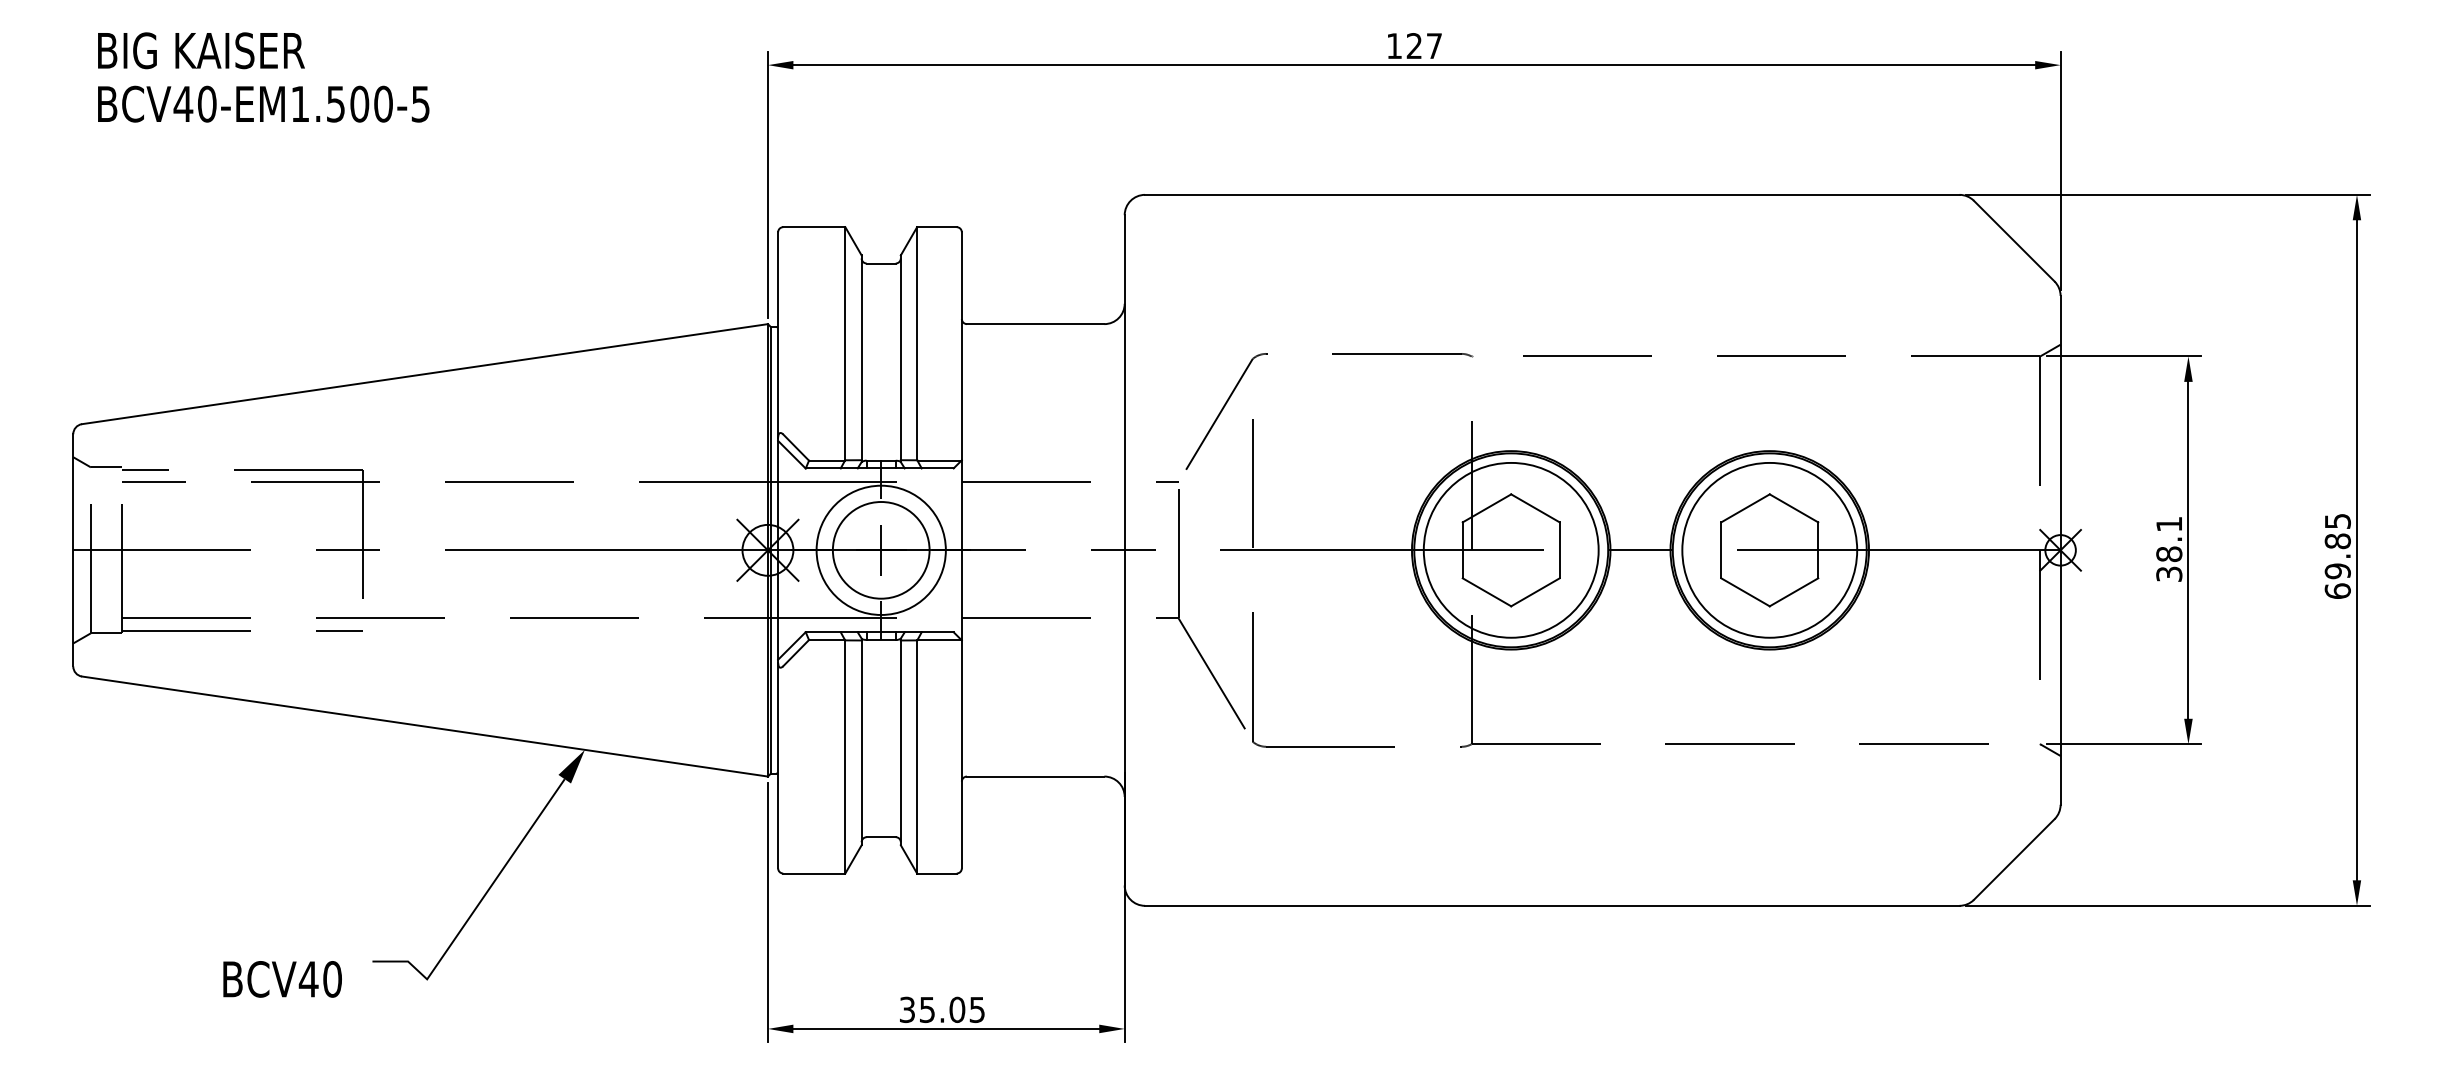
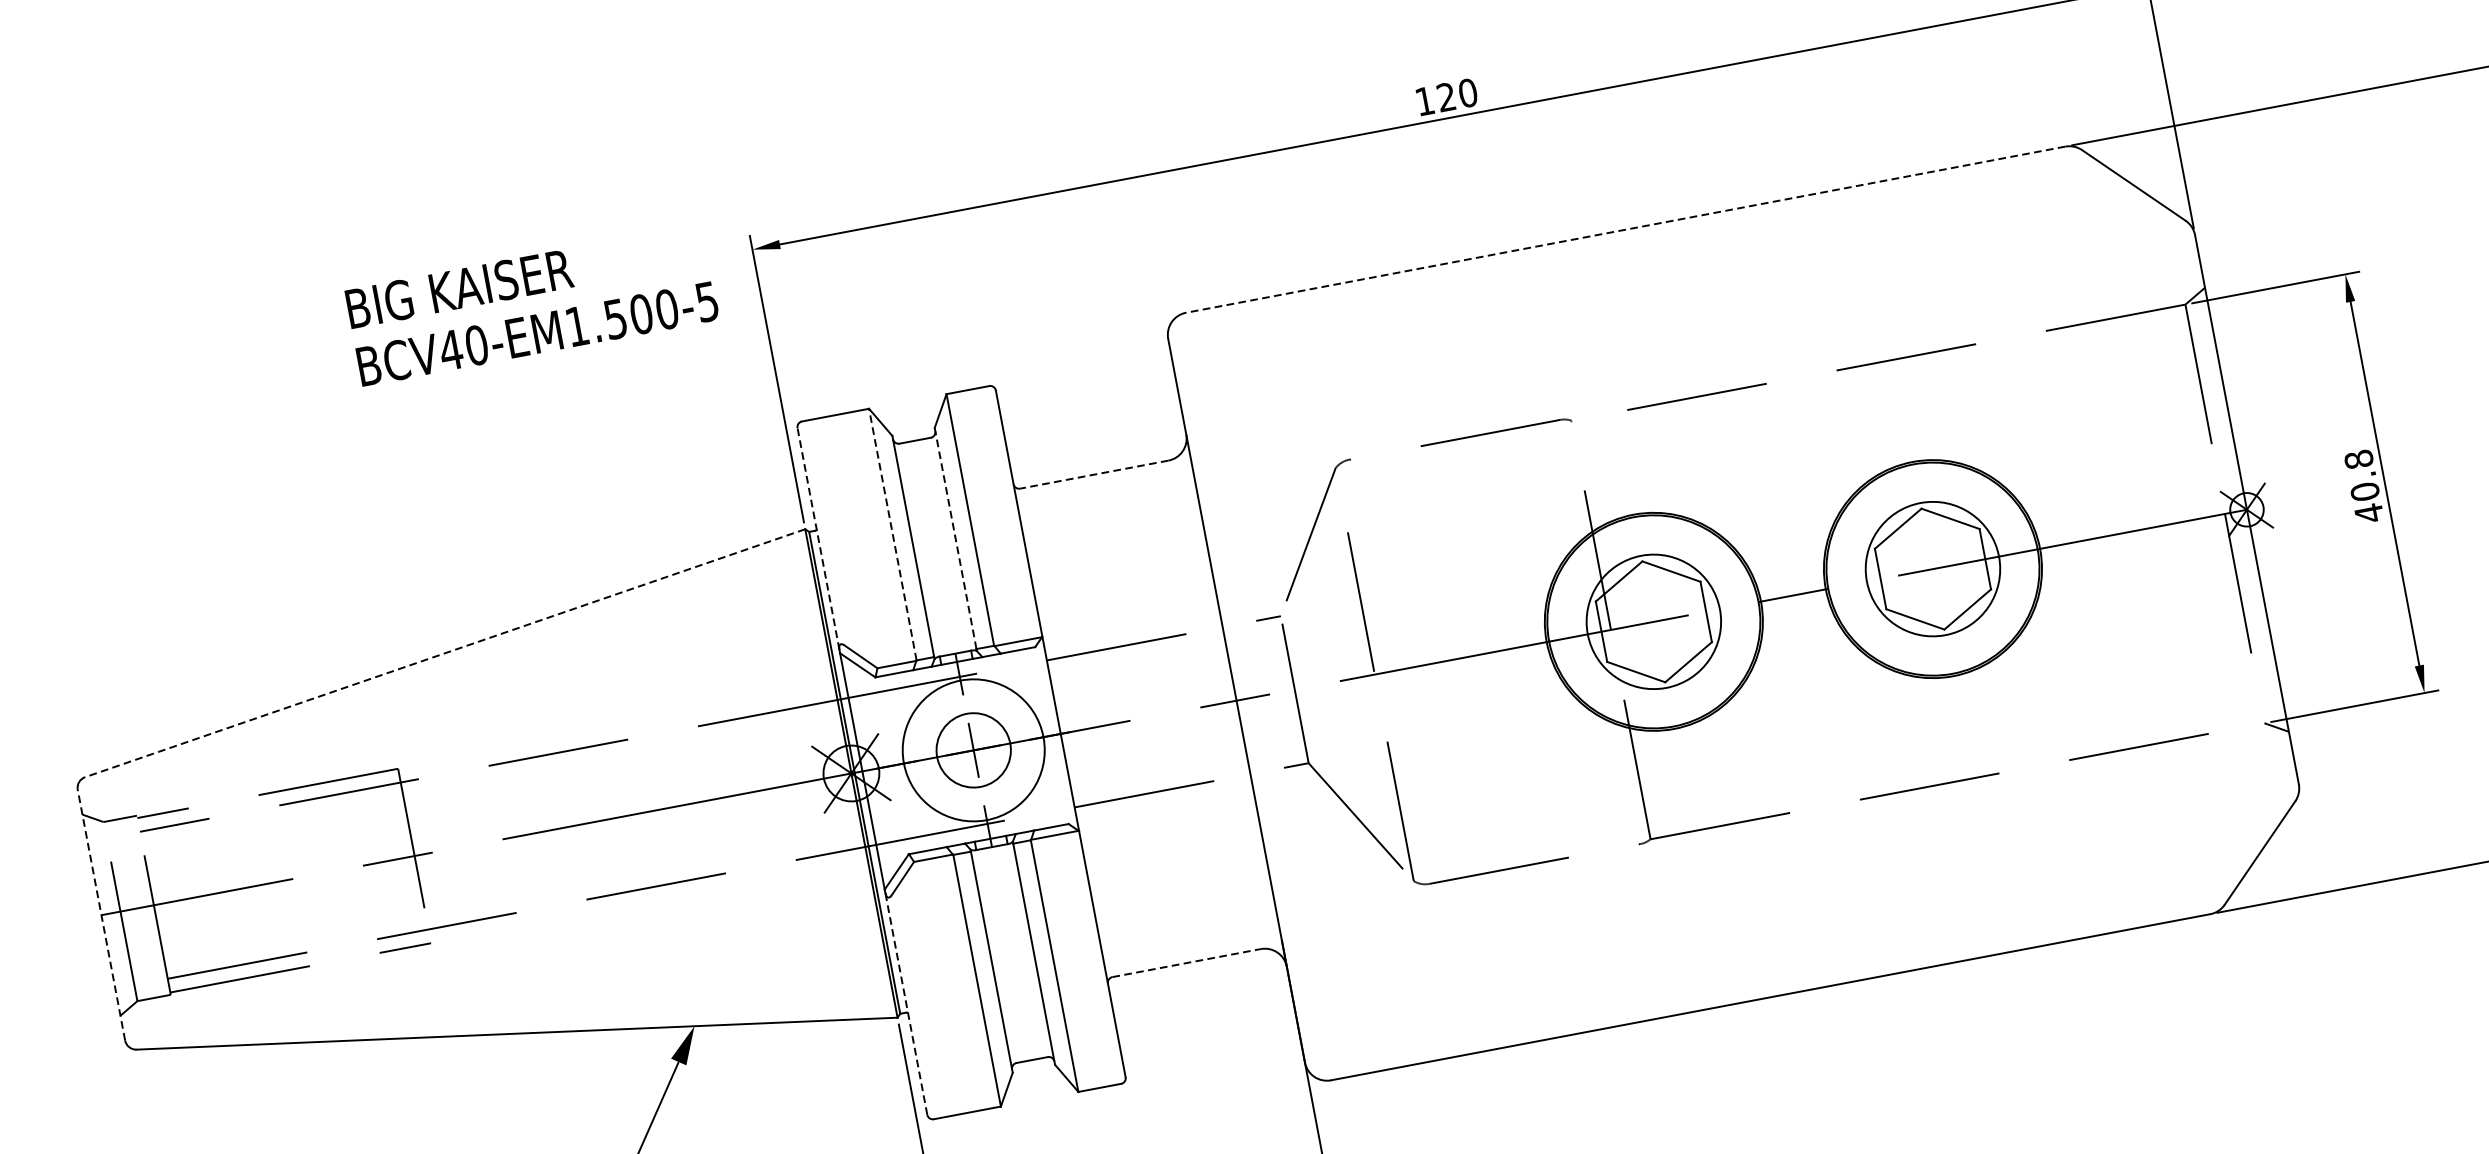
text: (1434, 46) -> (1468, 93), 127 -> 120
text: (263, 77) -> (532, 305), moved
line: (1551, 194) -> (1624, 229), solid -> dashed
line: (1035, 324) -> (1094, 475), solid -> dashed
line: (778, 335) -> (818, 539), solid -> dashed
line: (845, 343) -> (892, 534), solid -> dashed
line: (900, 357) -> (955, 538), solid -> dashed
line: (424, 374) -> (444, 653), solid -> dashed
line: (73, 549) -> (101, 914), solid -> dashed
circle: (1510, 549) -> (1652, 621), size x0.7
circle: (1769, 549) -> (1932, 568), size x0.7
text: (2169, 549) -> (2364, 486), 38.1 -> 40.8
circle: (880, 550) -> (972, 750), size x0.7
line: (778, 765) -> (906, 1003), solid -> dashed
line: (1035, 776) -> (1186, 963), solid -> dashed

